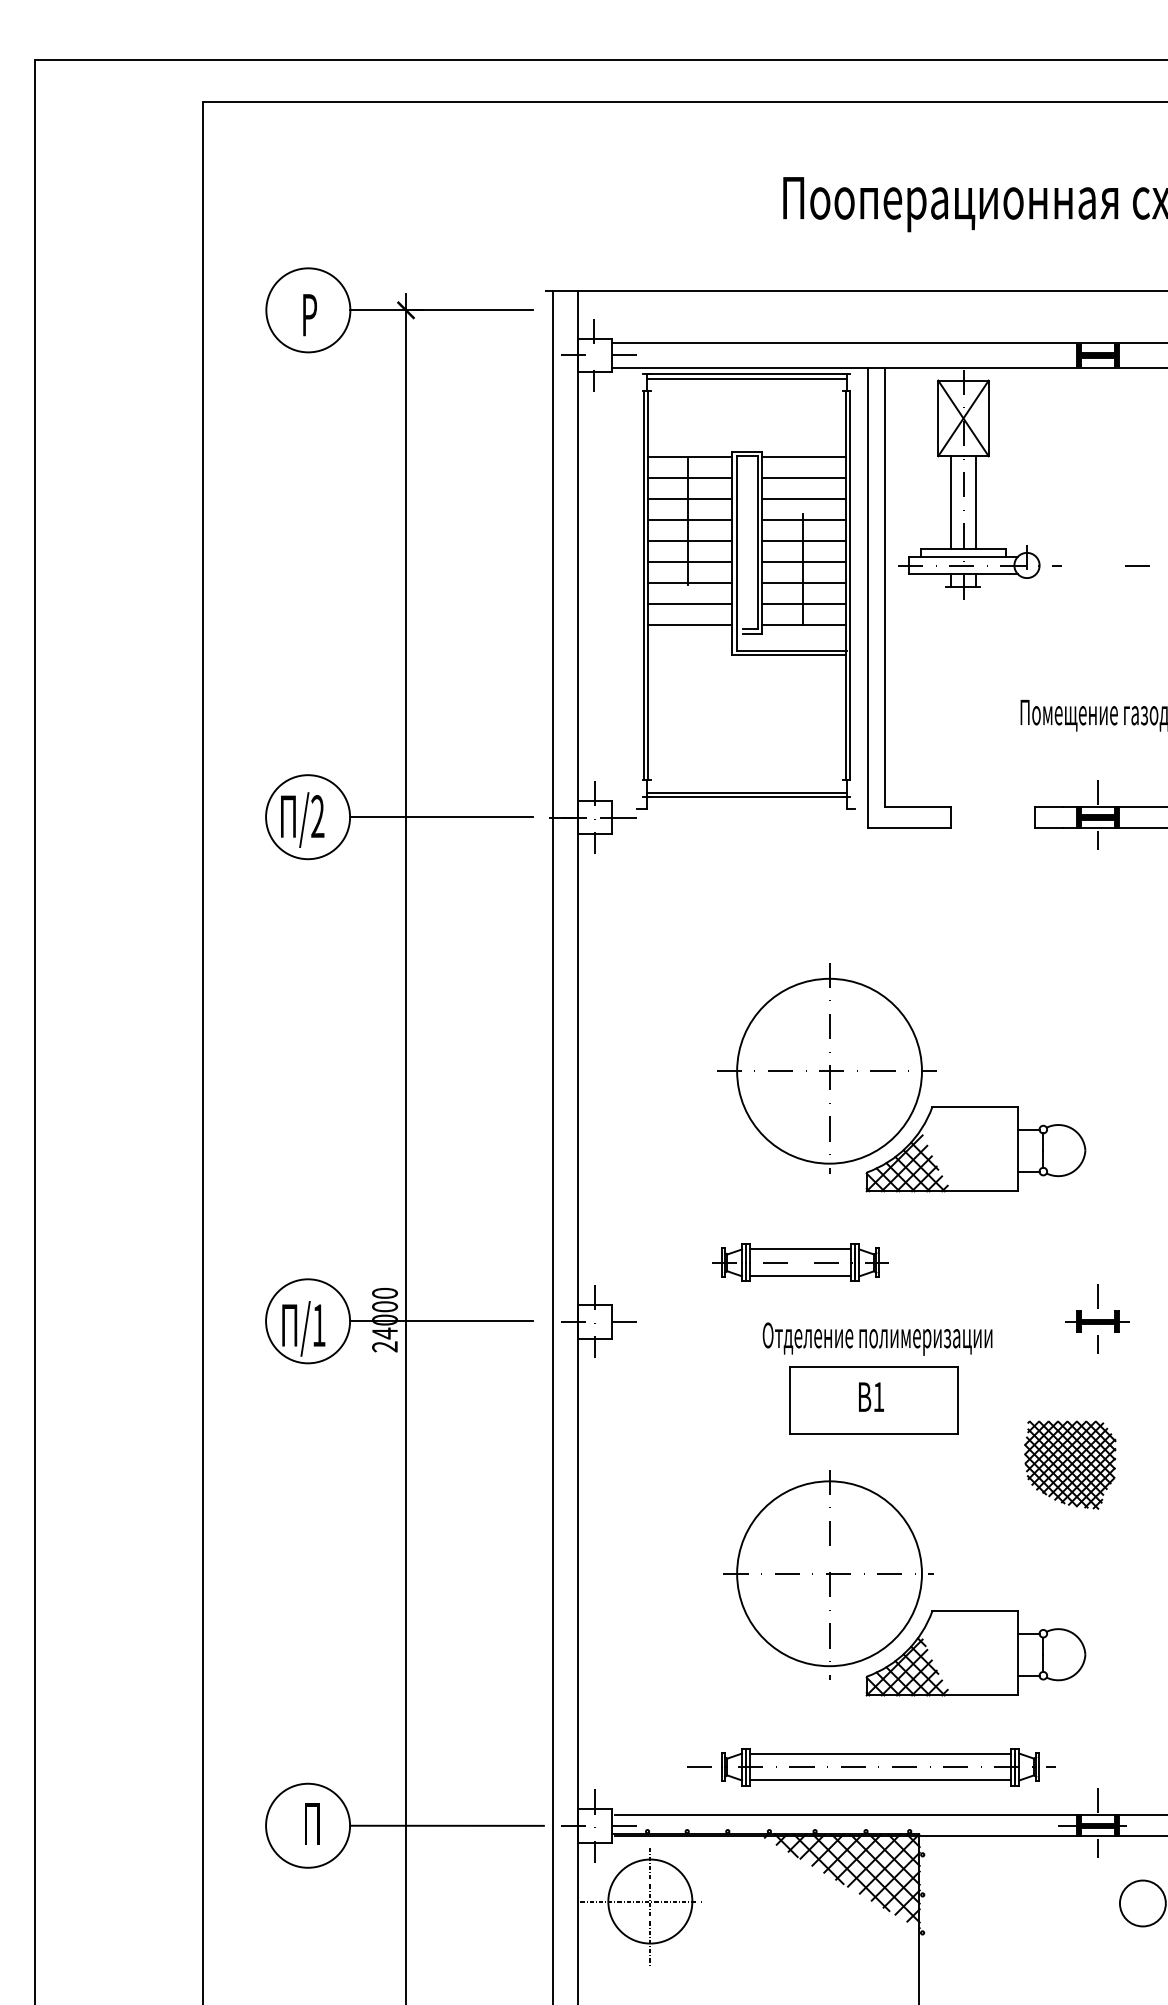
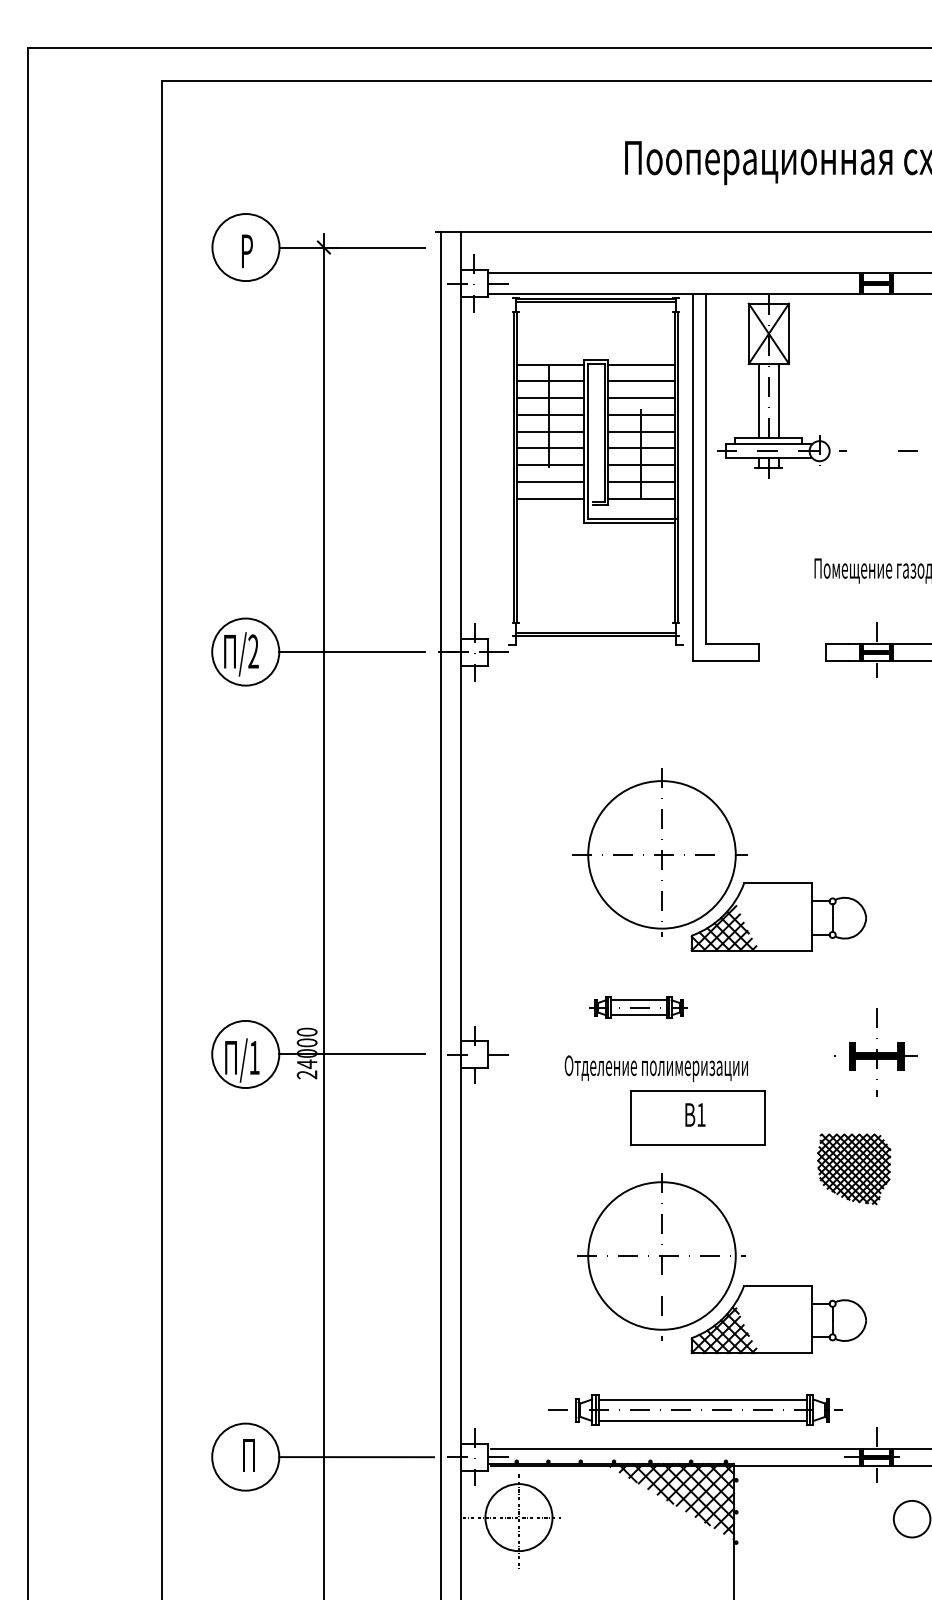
part: (800, 1262) -> (638, 1007), size x0.7
part: (1097, 1318) -> (875, 1052), size x1.6
text: (877, 1338) -> (656, 1068), moved

